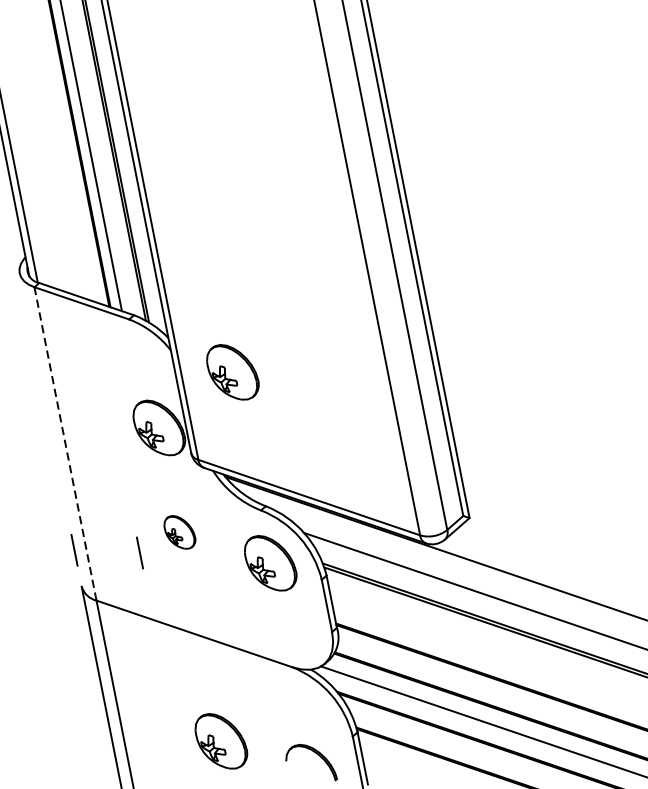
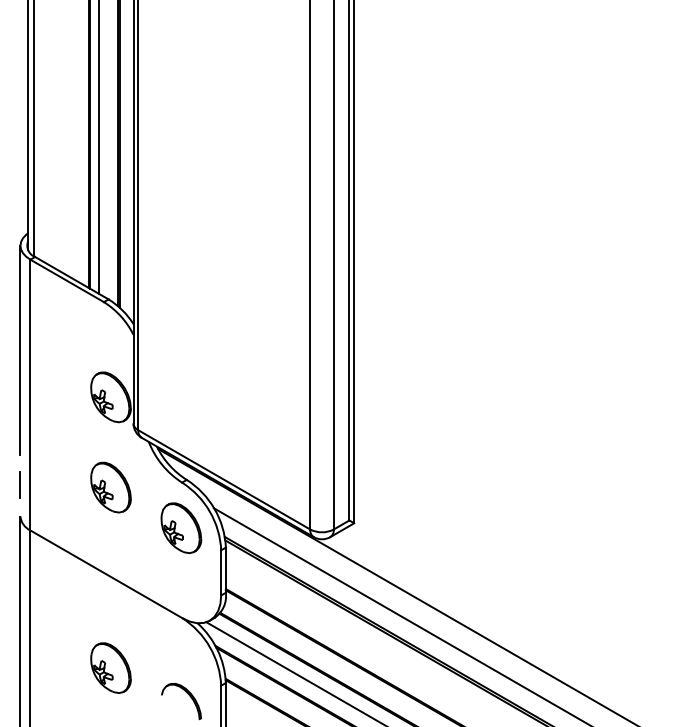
part: (233, 372) -> (181, 363), removed
line: (43, 393) -> (20, 349), added
line: (65, 443) -> (30, 394), dashed -> solid
part: (179, 532) -> (110, 487), size x1.67
line: (138, 552) -> (73, 497), removed

